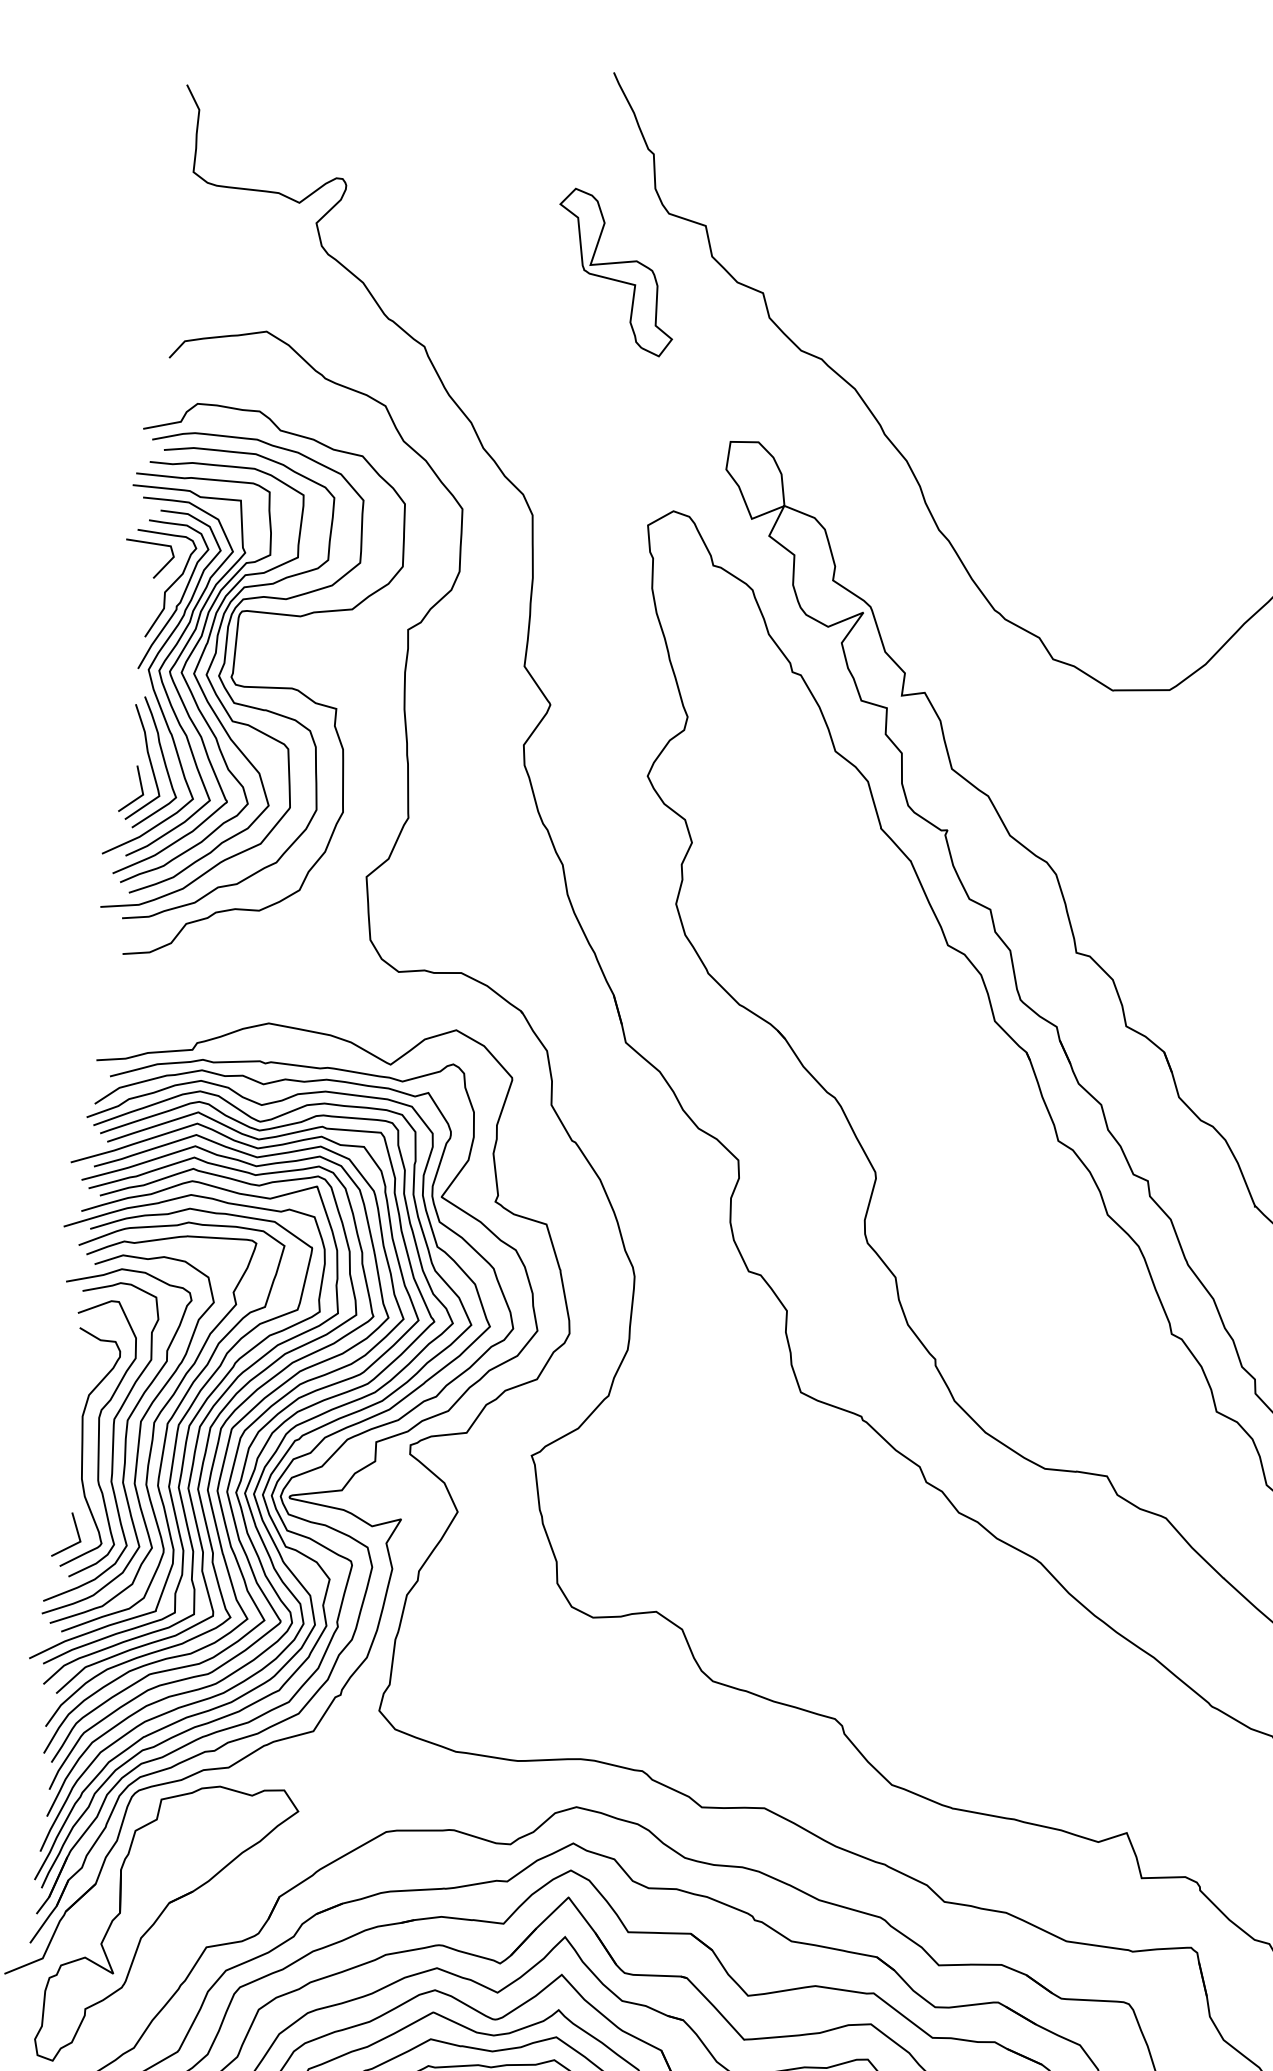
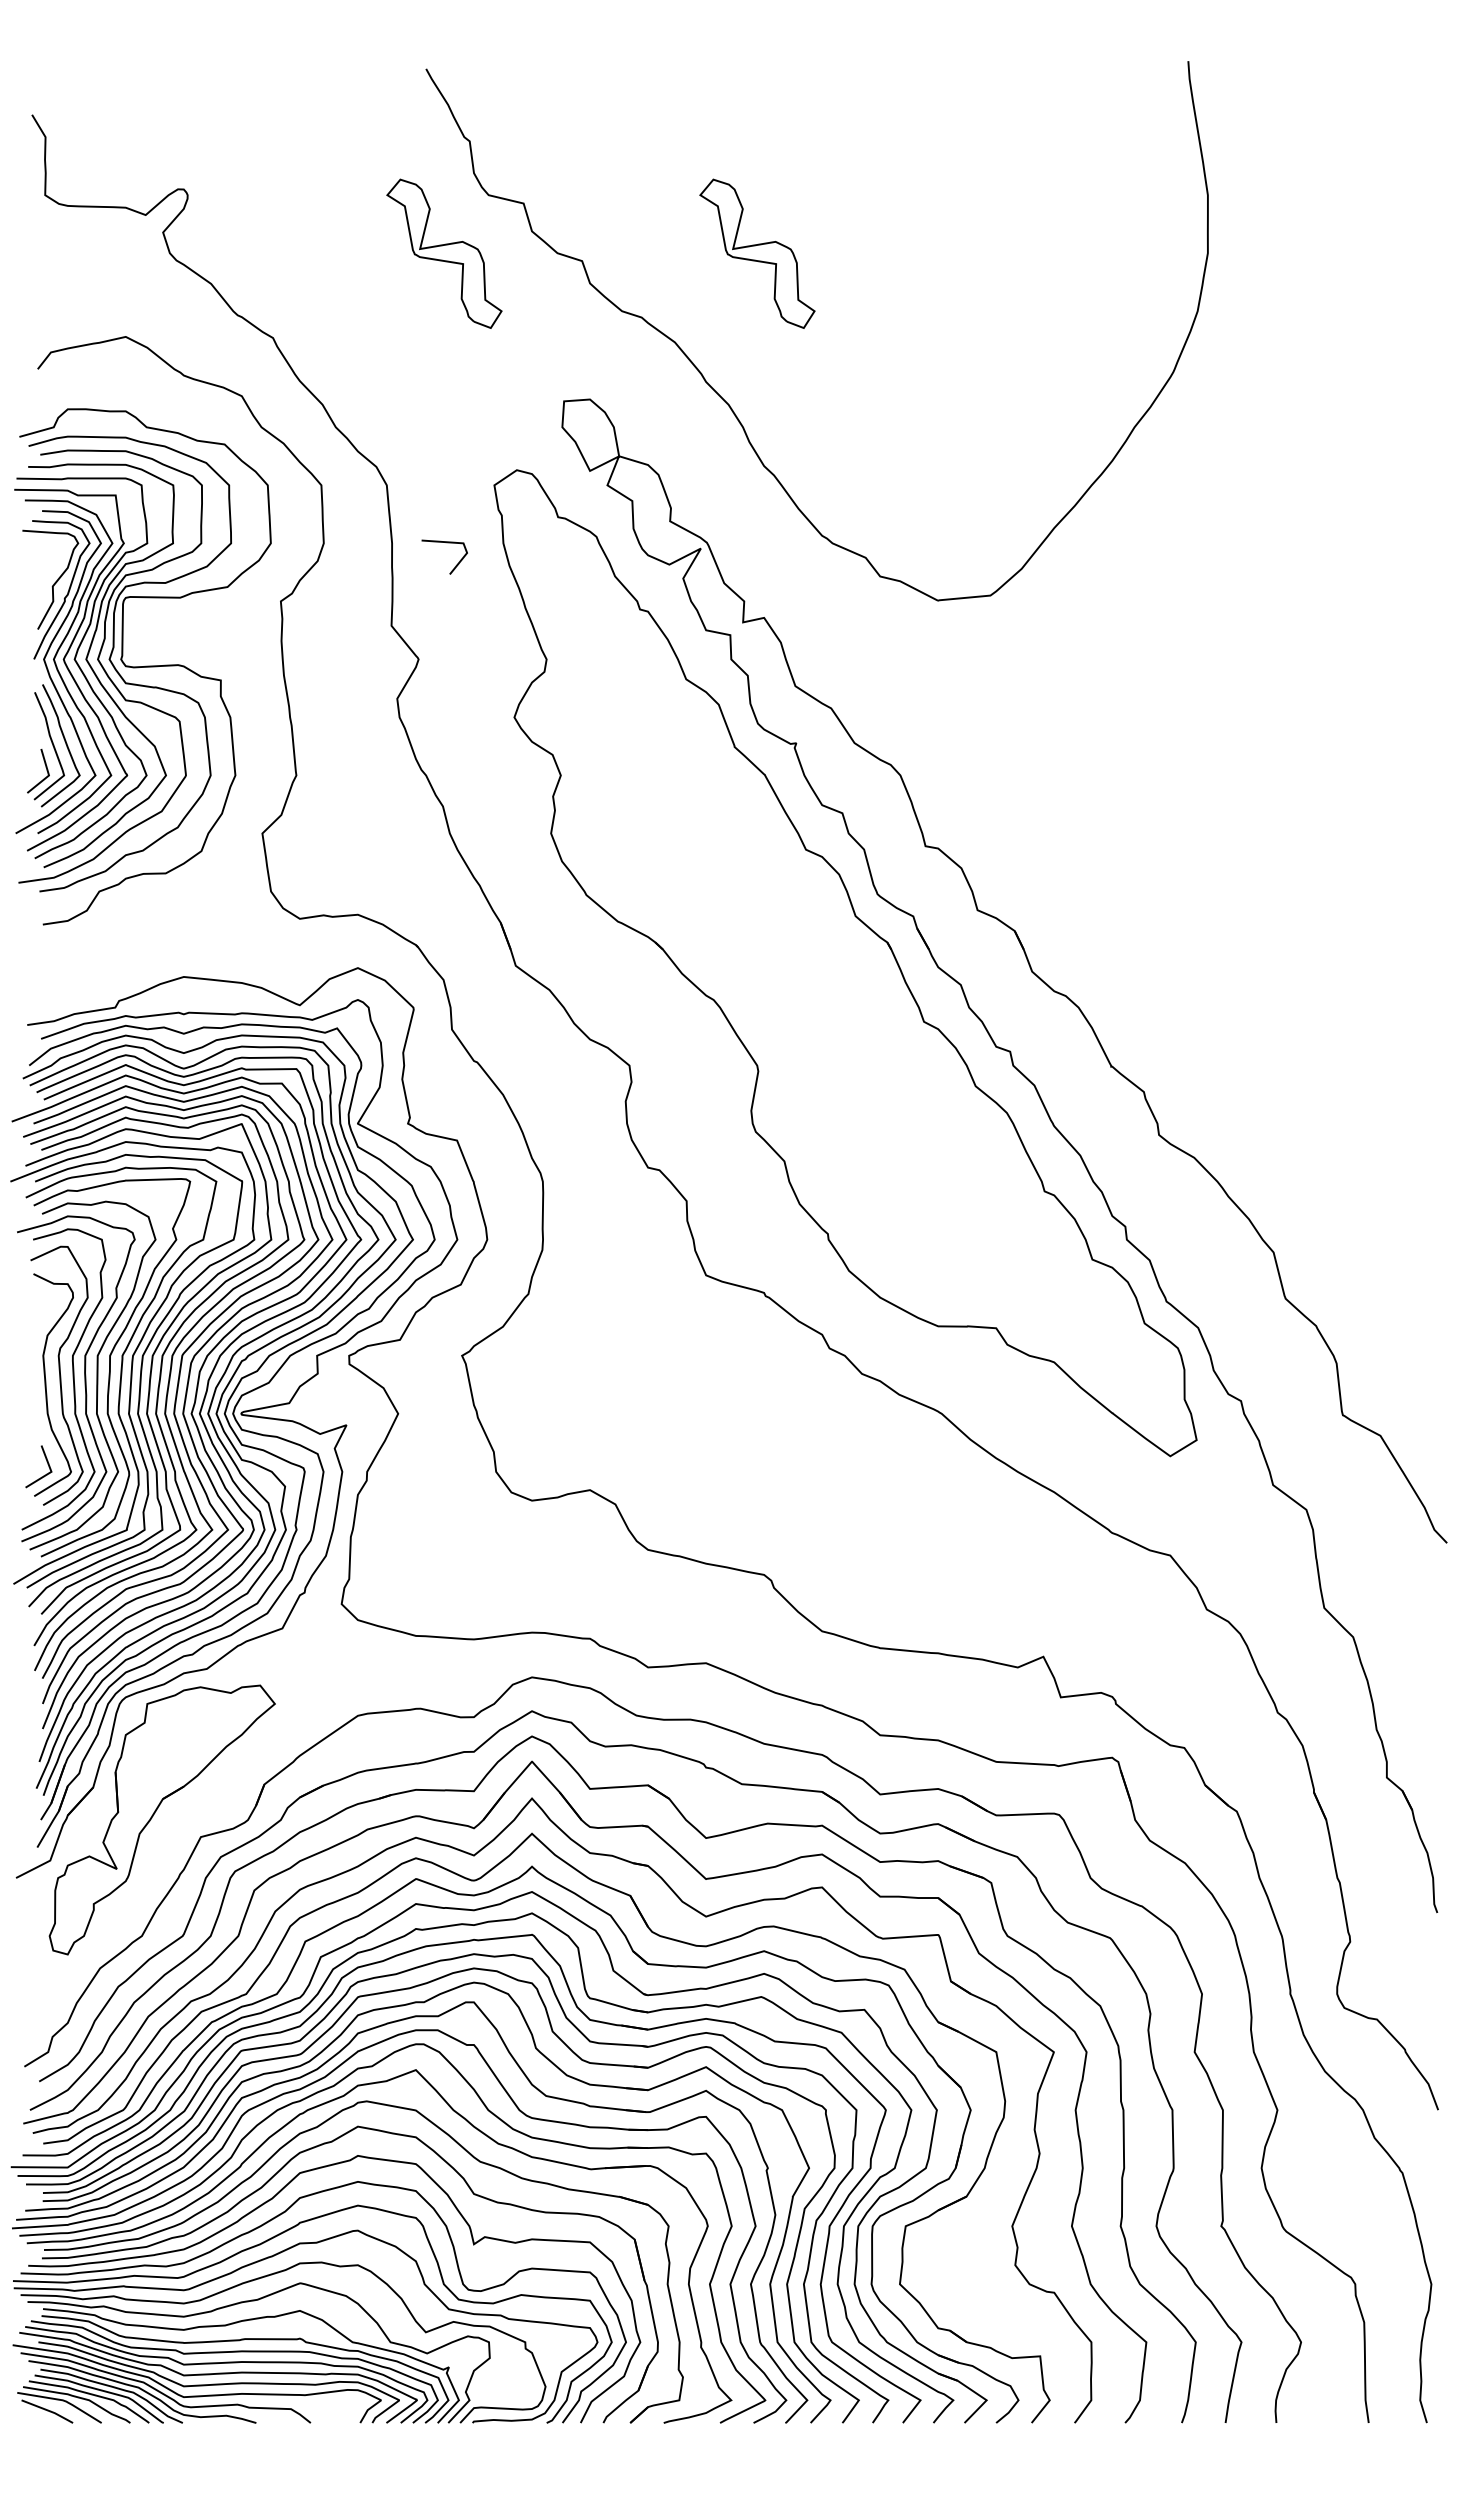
part: (951, 301) -> (757, 253), added
line: (152, 544) -> (446, 543), moved

